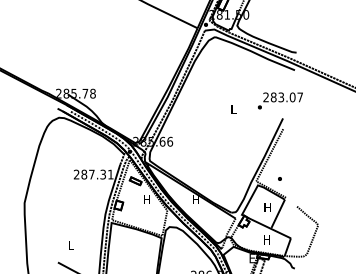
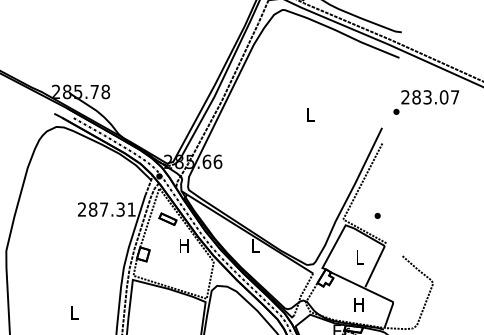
text: (279, 100) -> (424, 101), moved
text: (195, 199) -> (254, 245), H -> L
text: (267, 207) -> (359, 257), H -> L

